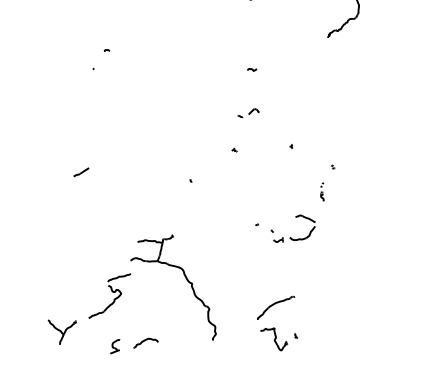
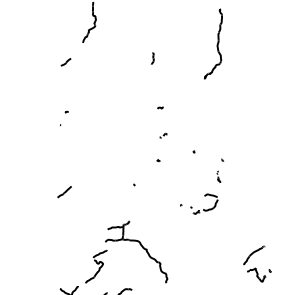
part: (249, 112) -> (163, 135), size x0.6
part: (80, 171) -> (63, 191), size x1.6
part: (278, 321) -> (257, 263), moved

